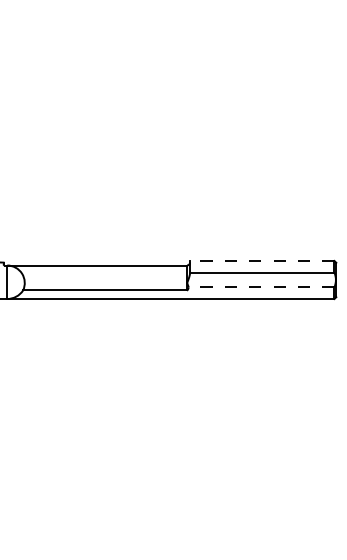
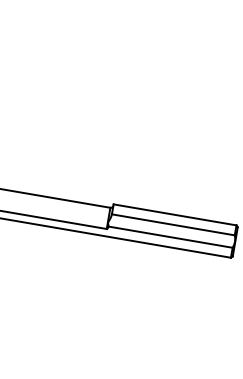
line: (261, 260) -> (174, 214), dashed -> solid
line: (261, 287) -> (170, 237), dashed -> solid

